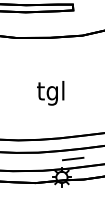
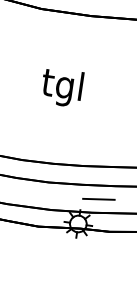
text: (50, 93) -> (61, 87), moved

